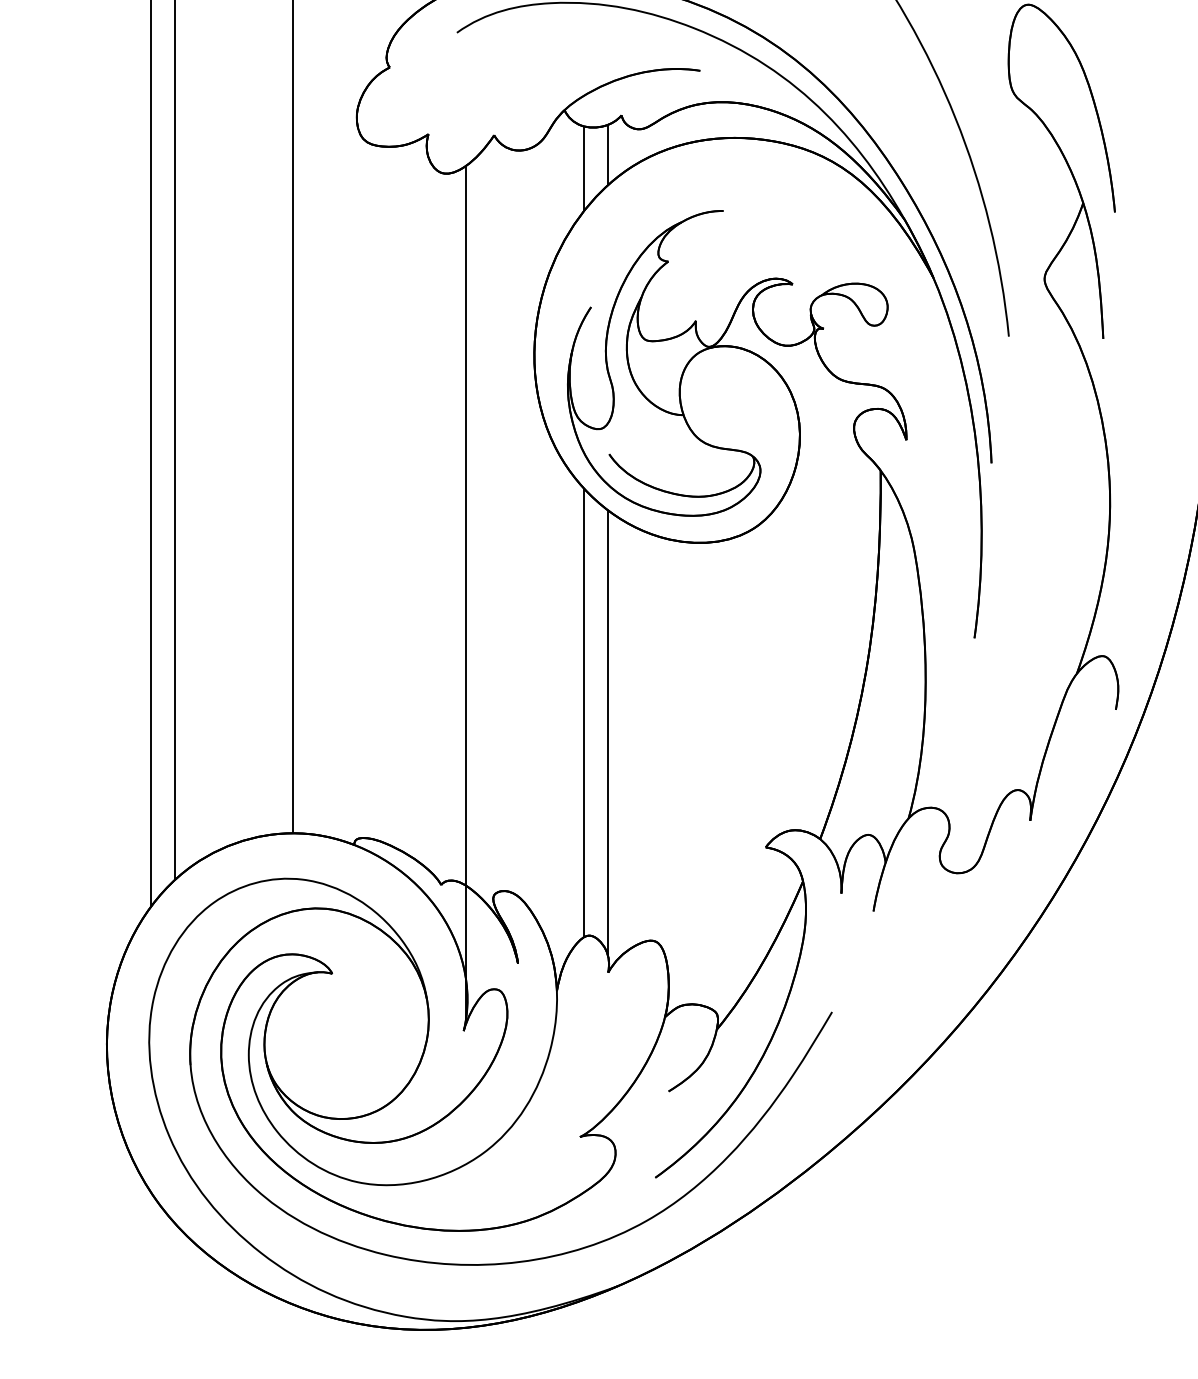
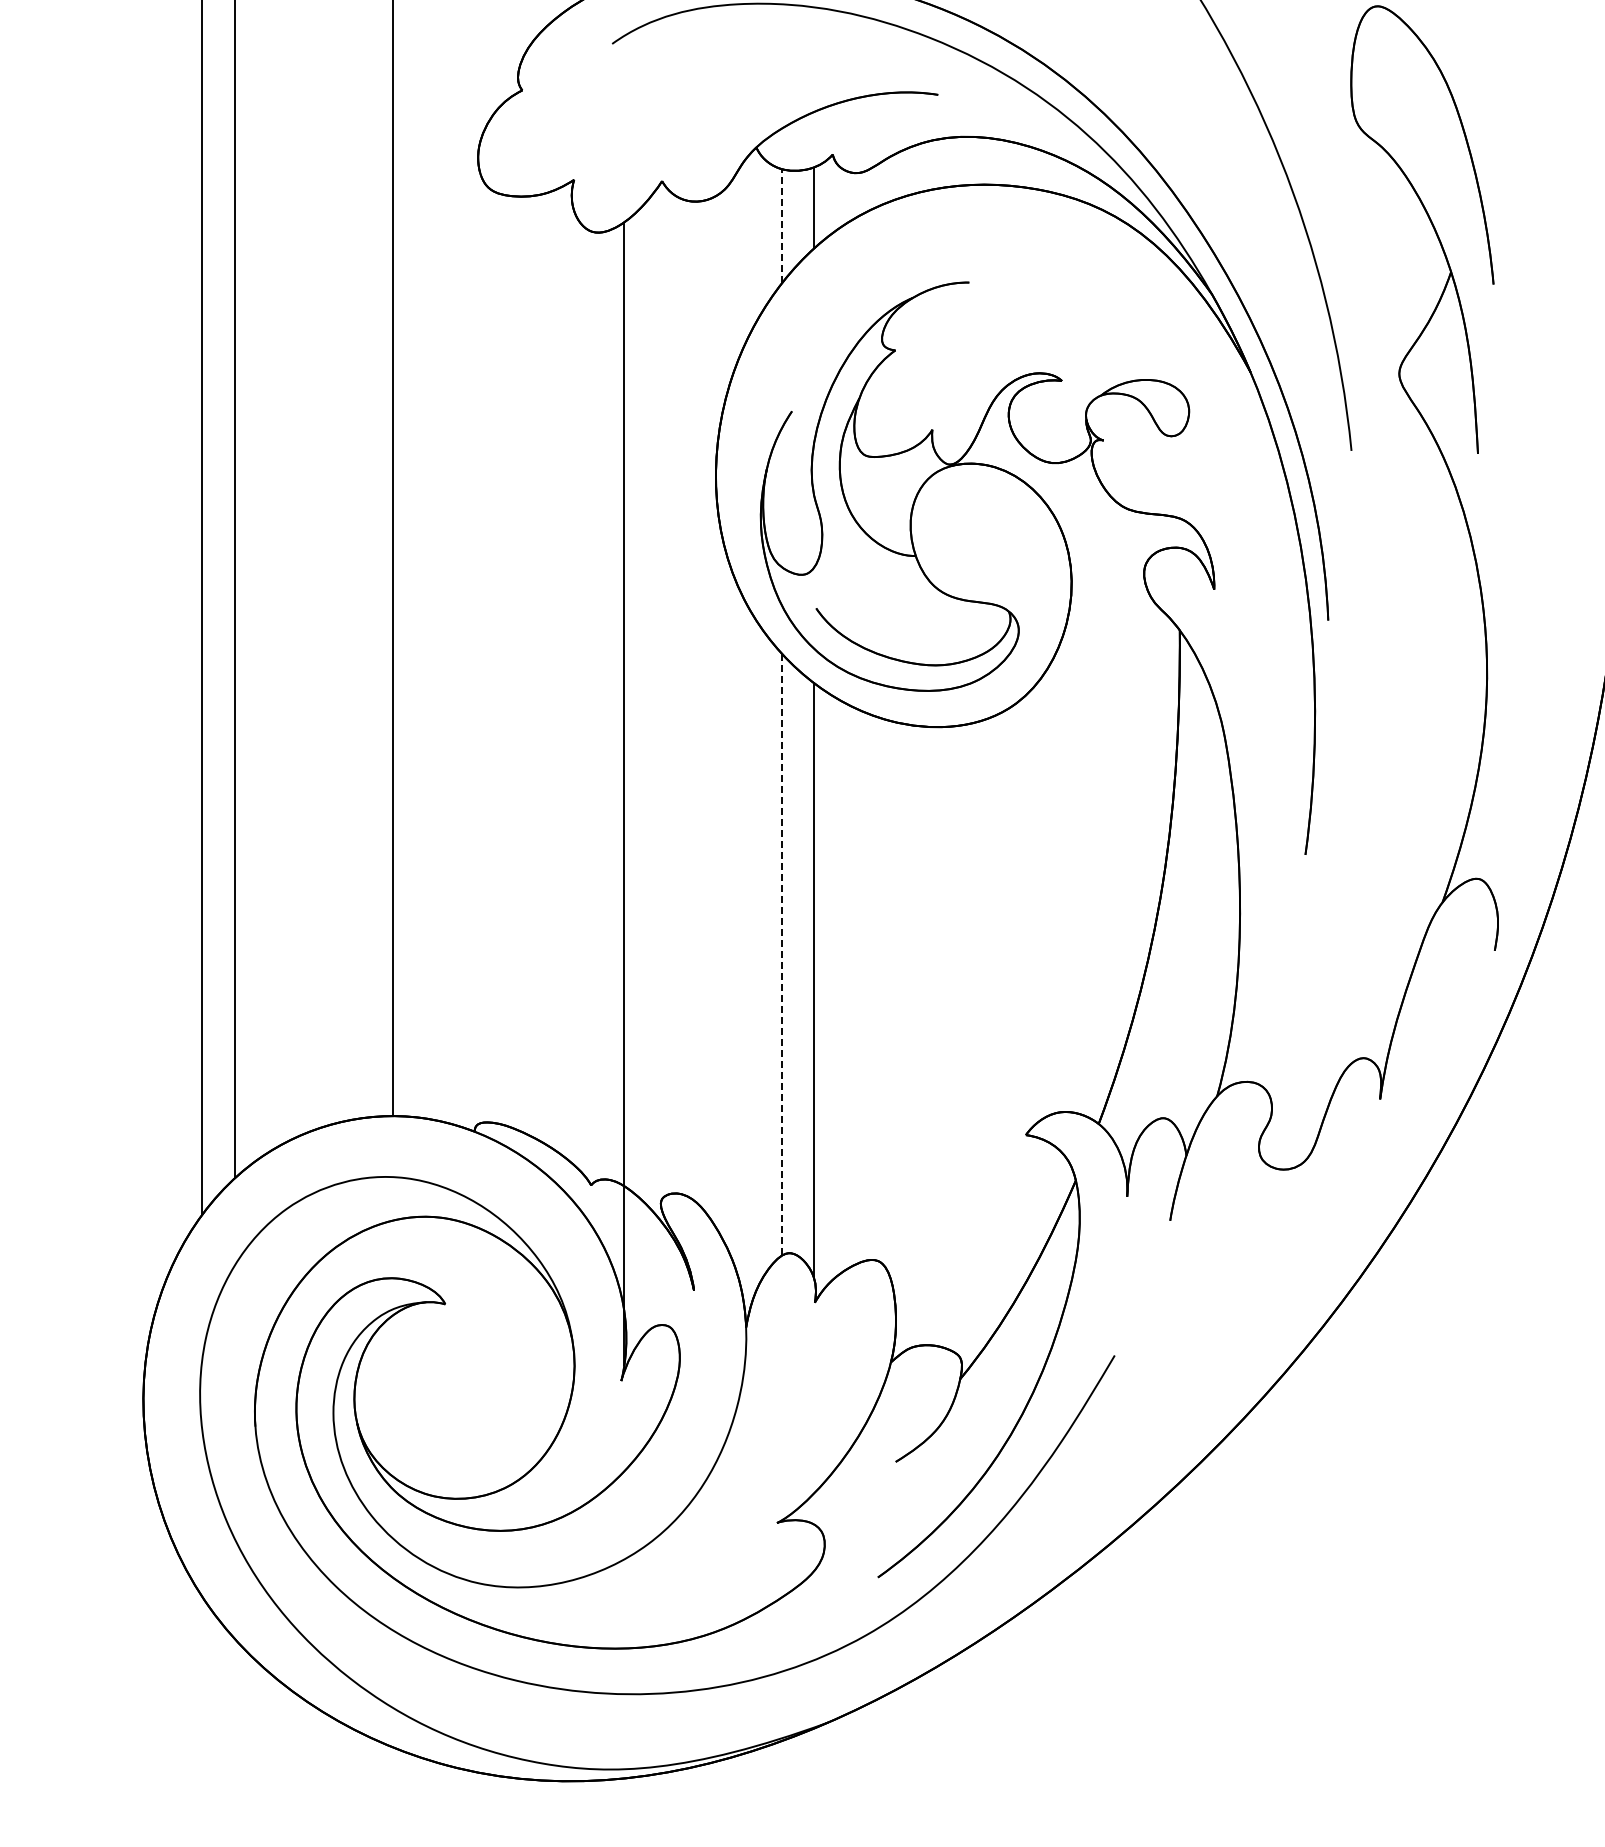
line: (584, 169) -> (782, 226), solid -> dashed
line: (584, 712) -> (782, 954), solid -> dashed

